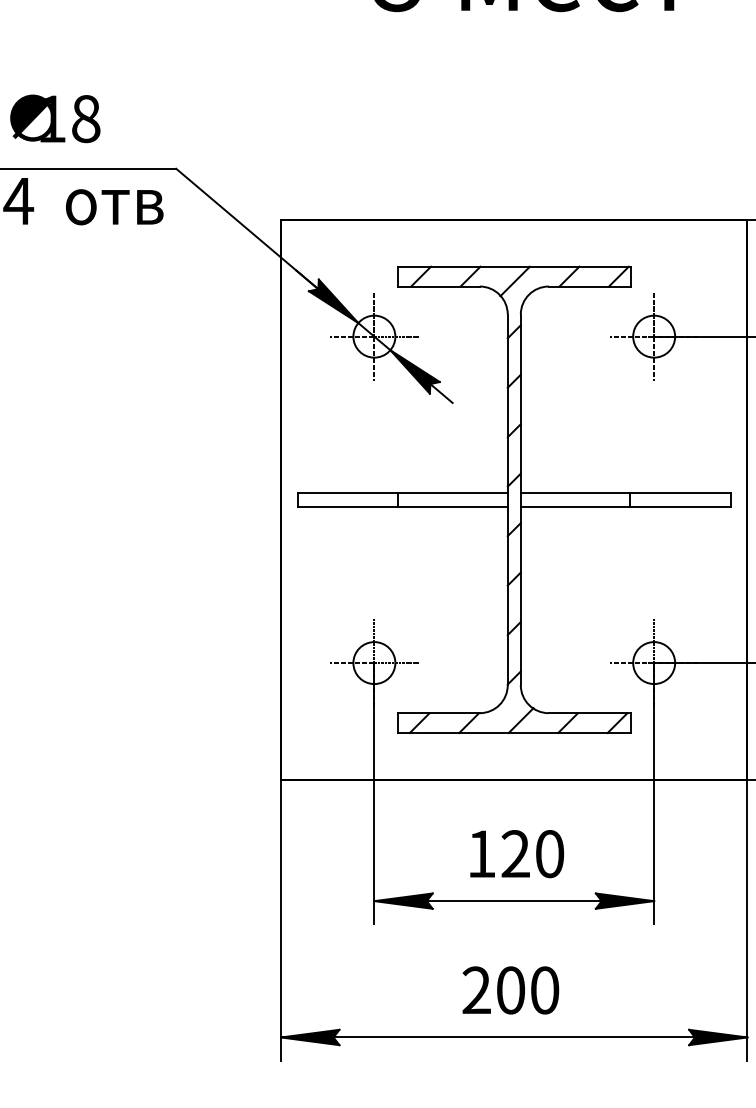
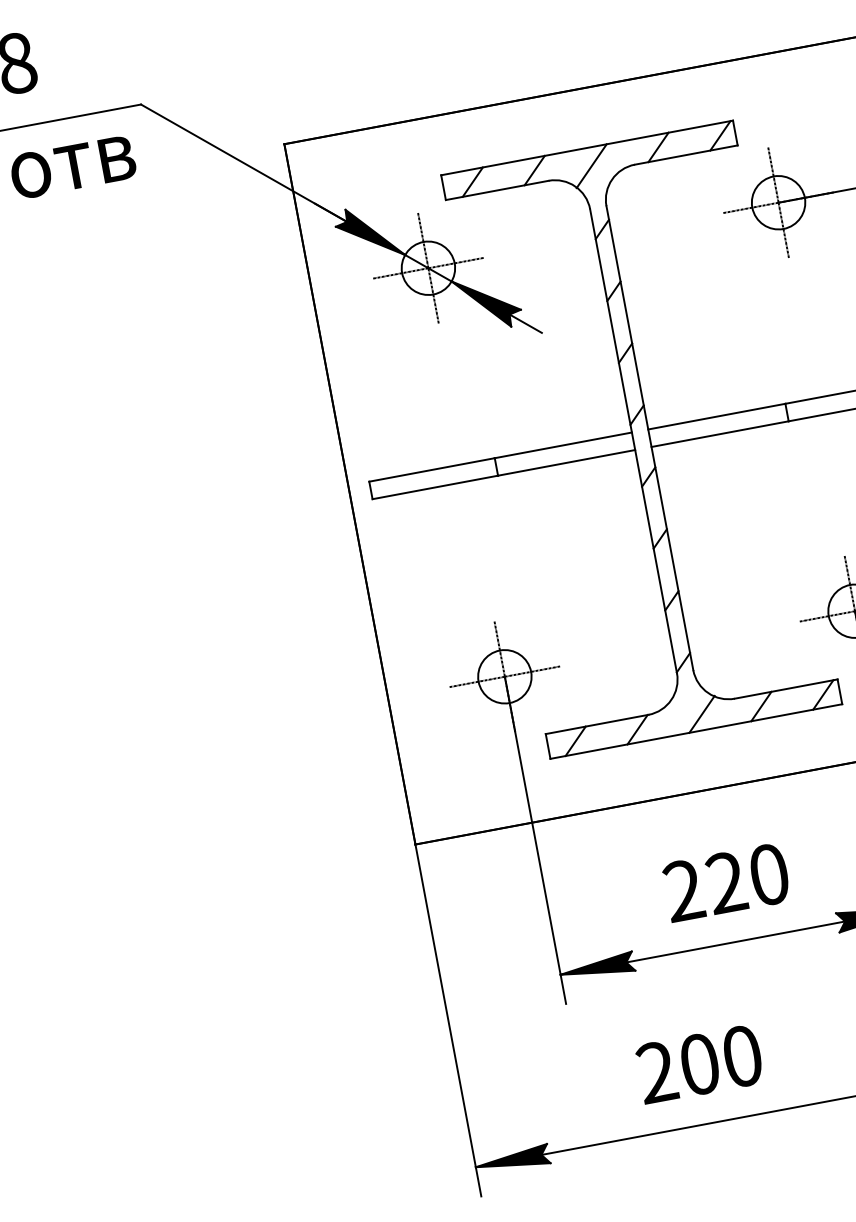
text: (481, 853) -> (683, 890), 120 -> 220
text: (510, 990) -> (699, 1064), moved

